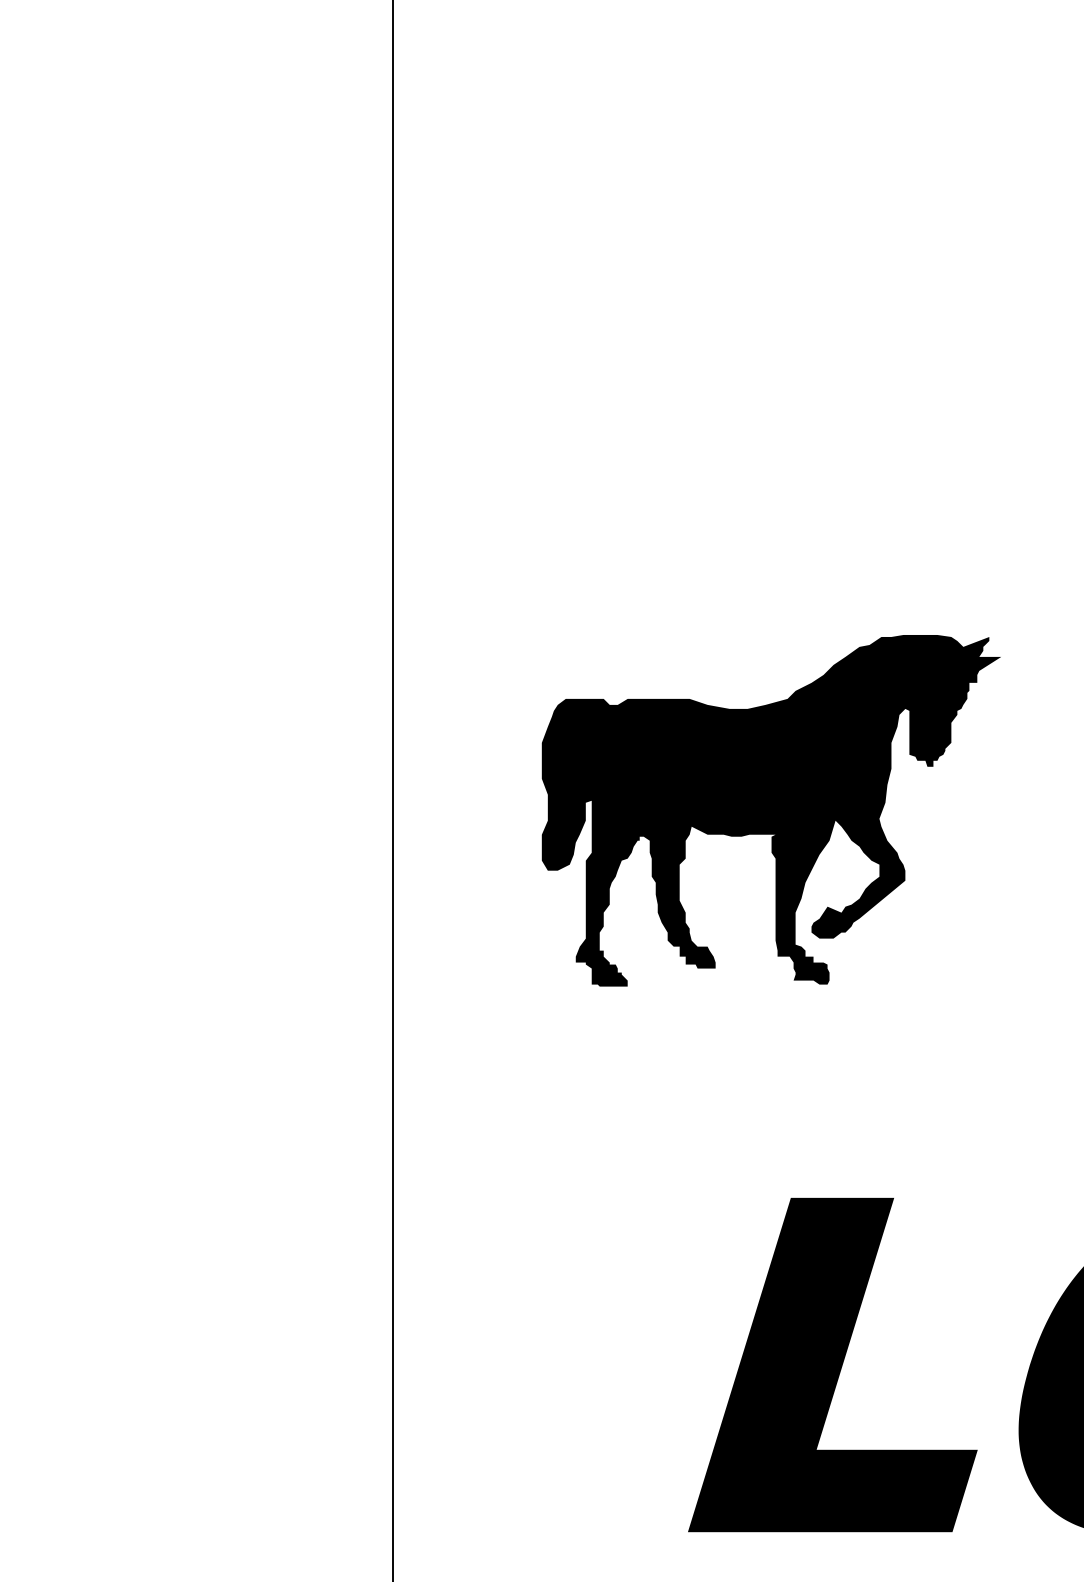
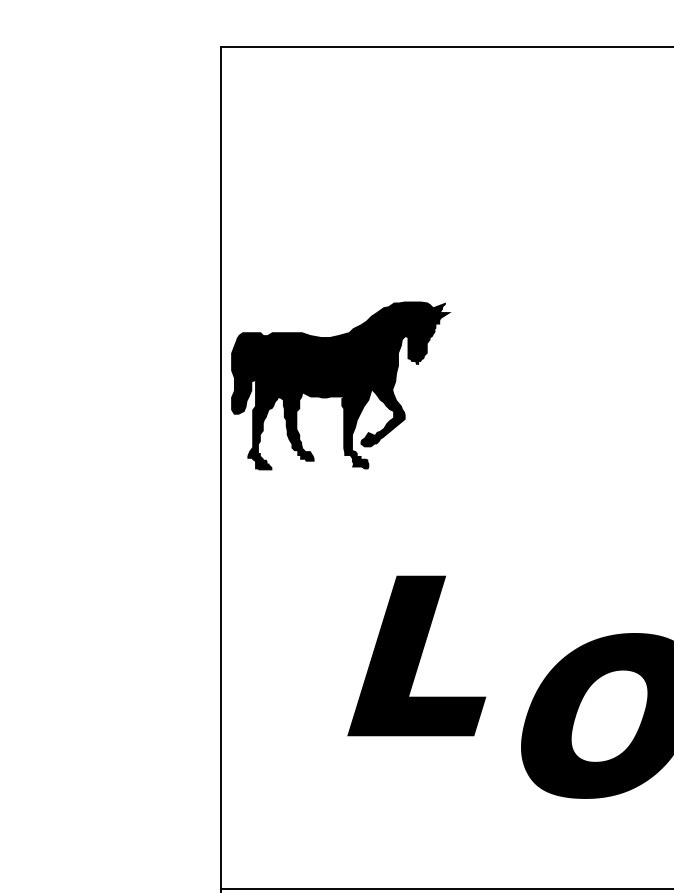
part: (771, 809) -> (341, 385), moved
part: (832, 1363) -> (416, 655), moved

